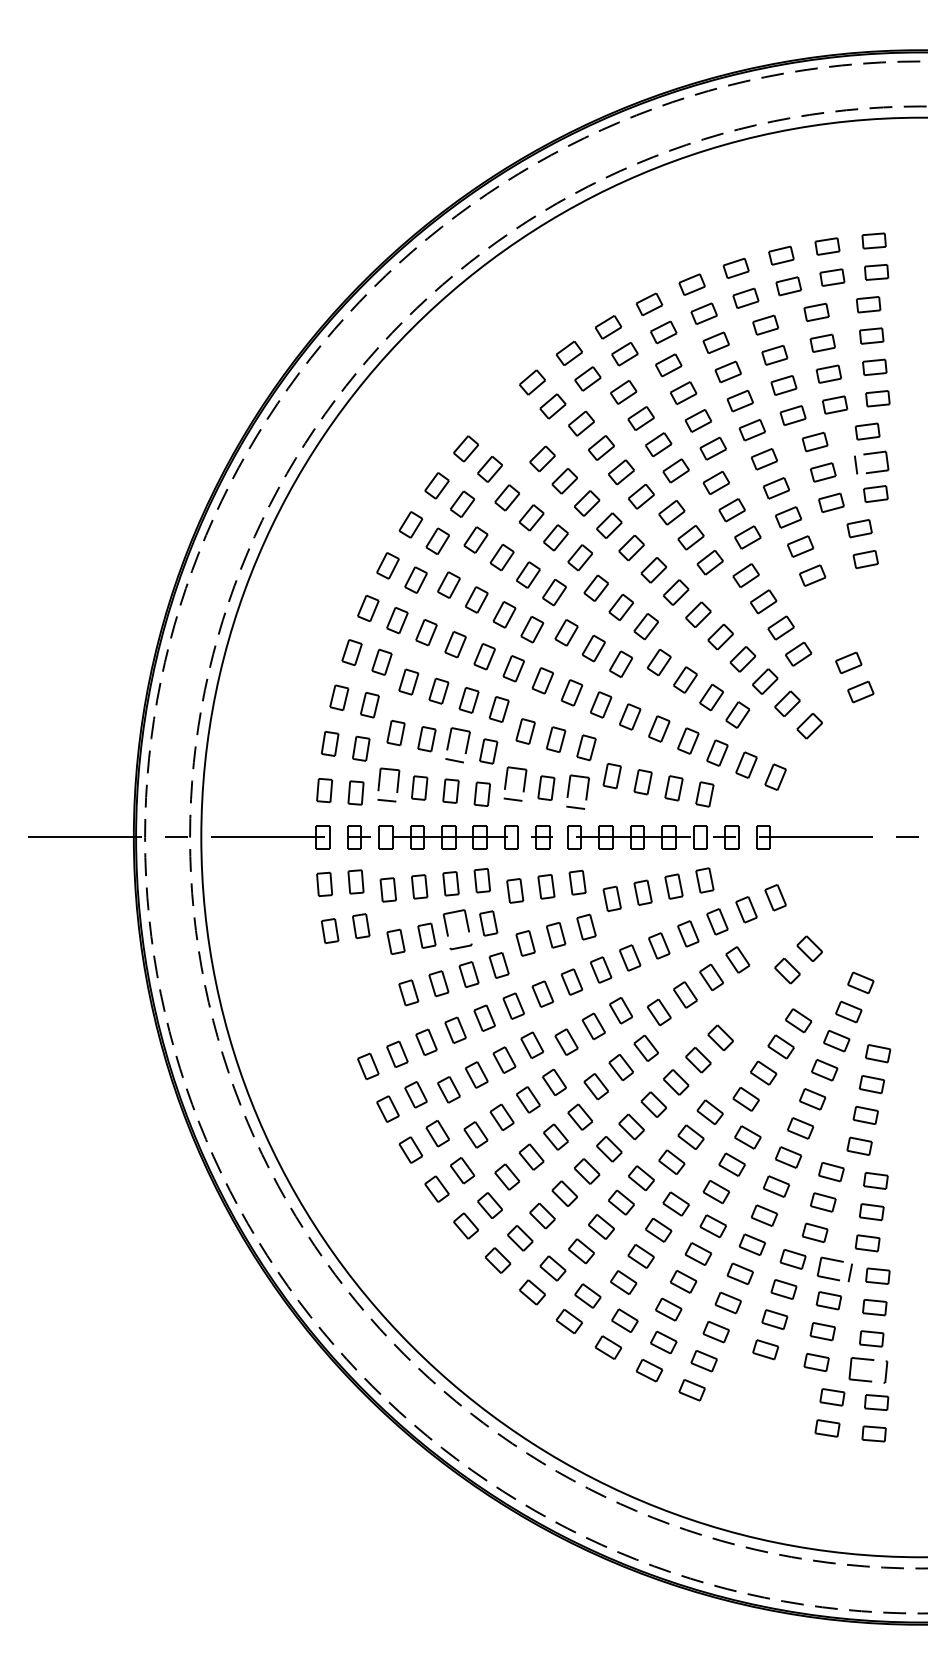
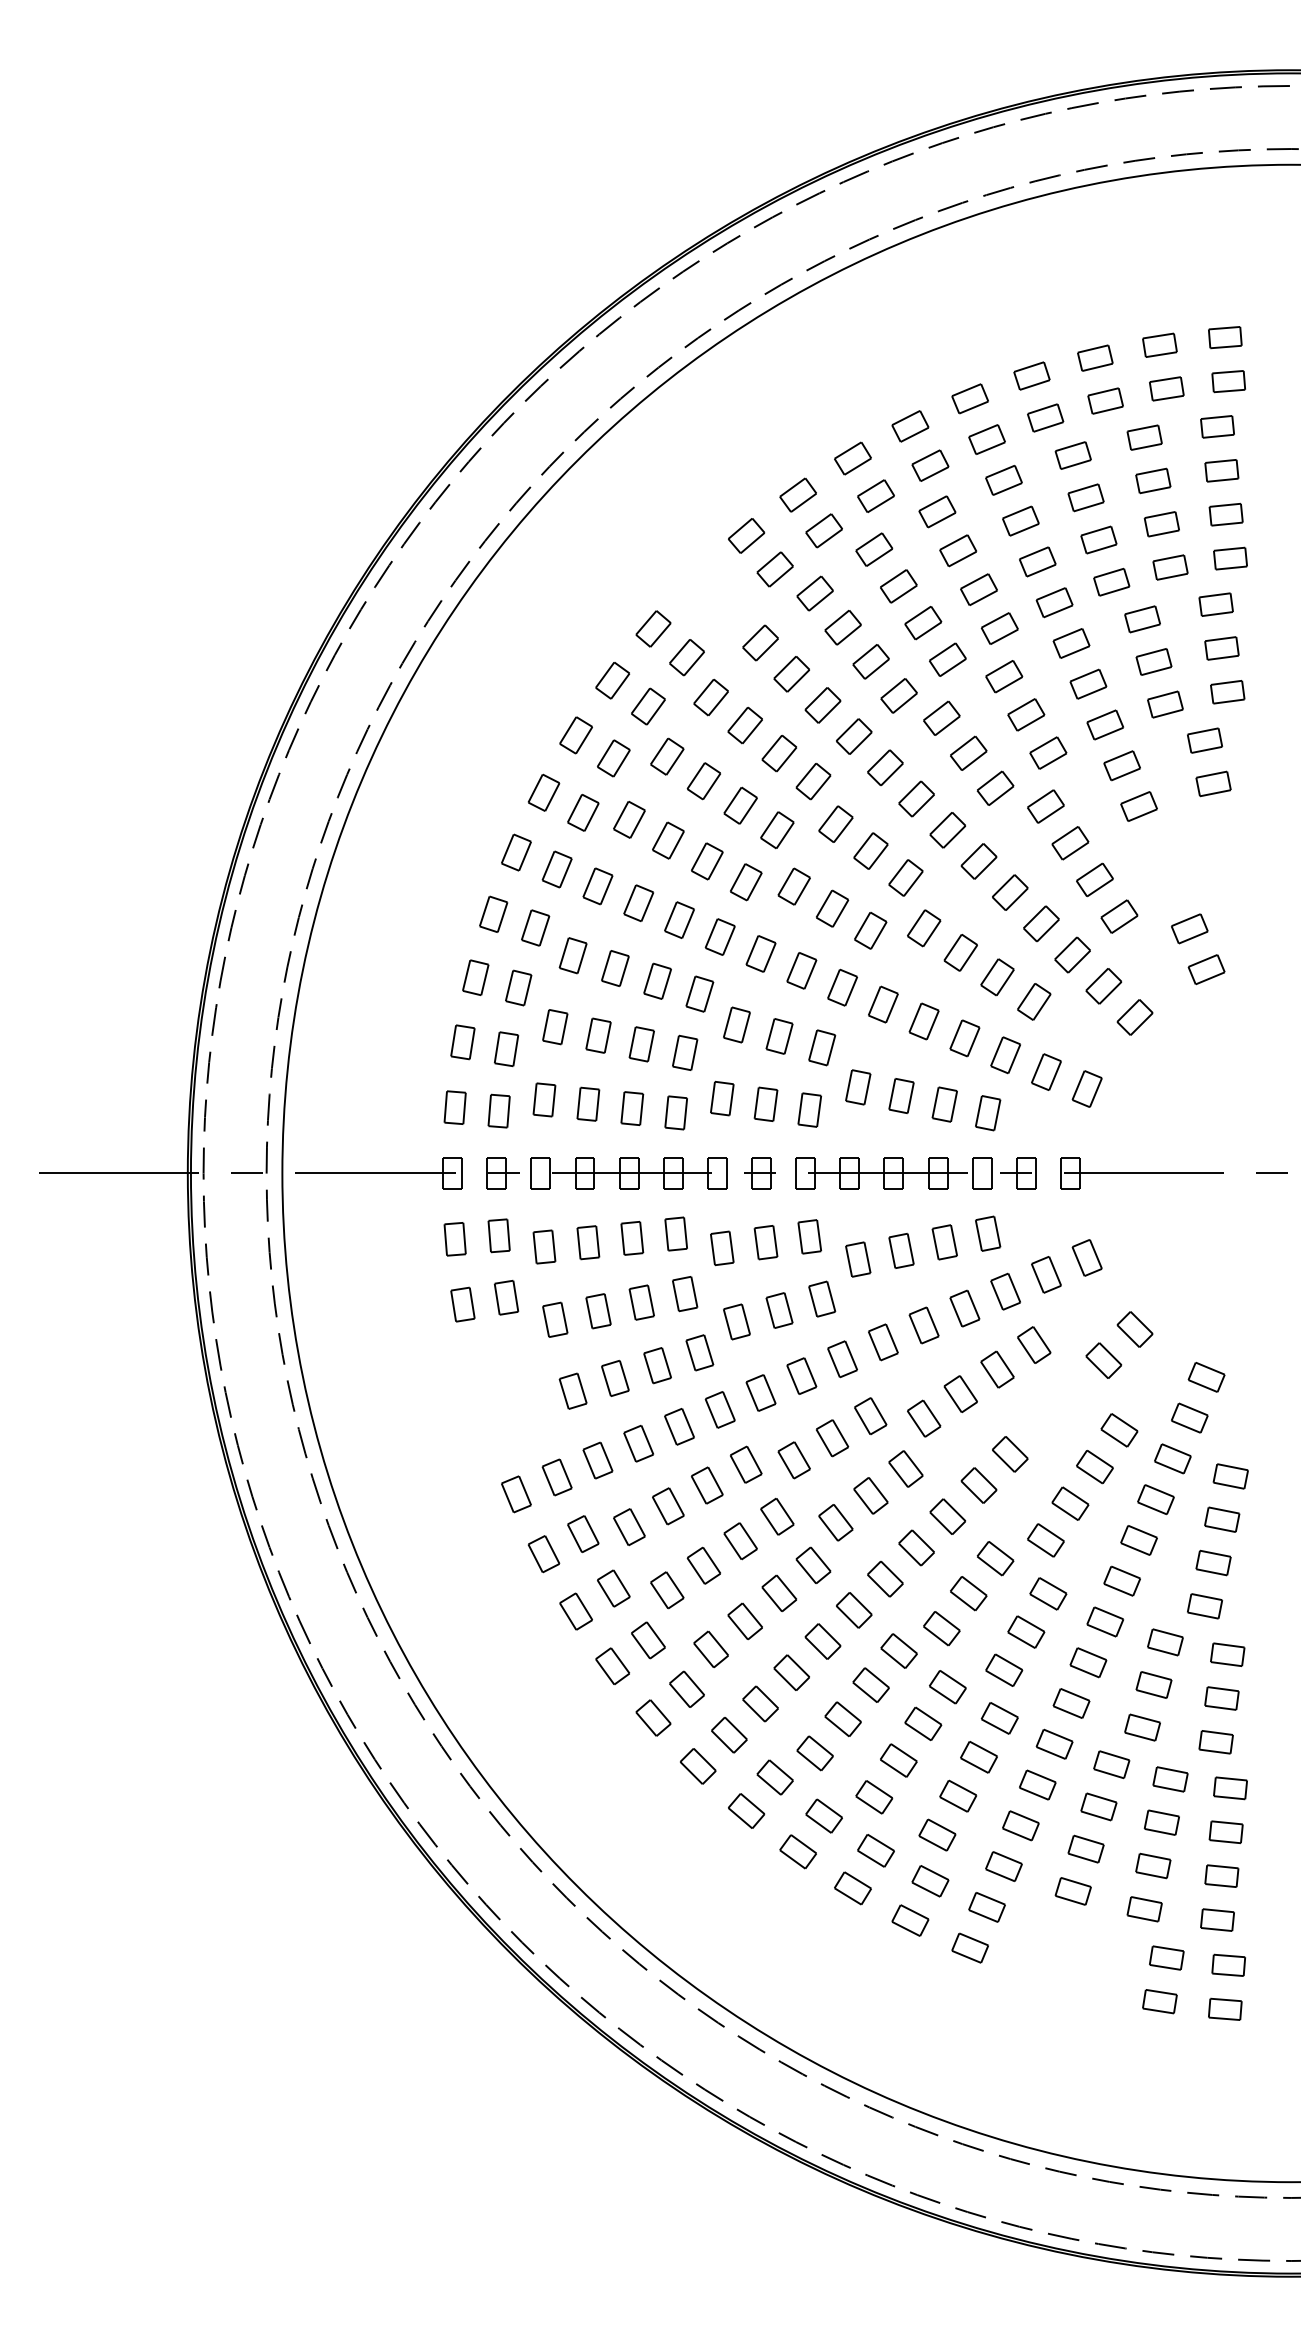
part: (871, 462) -> (1221, 647), size x0.71
part: (457, 745) -> (641, 1044), size x0.71
part: (515, 783) -> (722, 1097), size x0.71
part: (387, 784) -> (543, 1099), size x0.71
part: (577, 792) -> (809, 1110), size x0.71
part: (457, 929) -> (641, 1302), size x0.62
part: (835, 1269) -> (1171, 1778), size x0.71
part: (868, 1369) -> (1217, 1919), size x0.62

